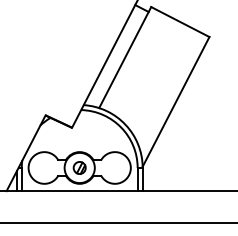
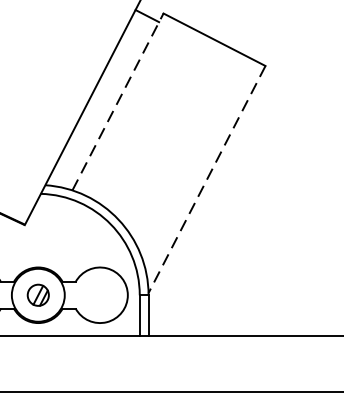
line: (125, 57) -> (118, 101), solid -> dashed
line: (176, 101) -> (207, 178), solid -> dashed

